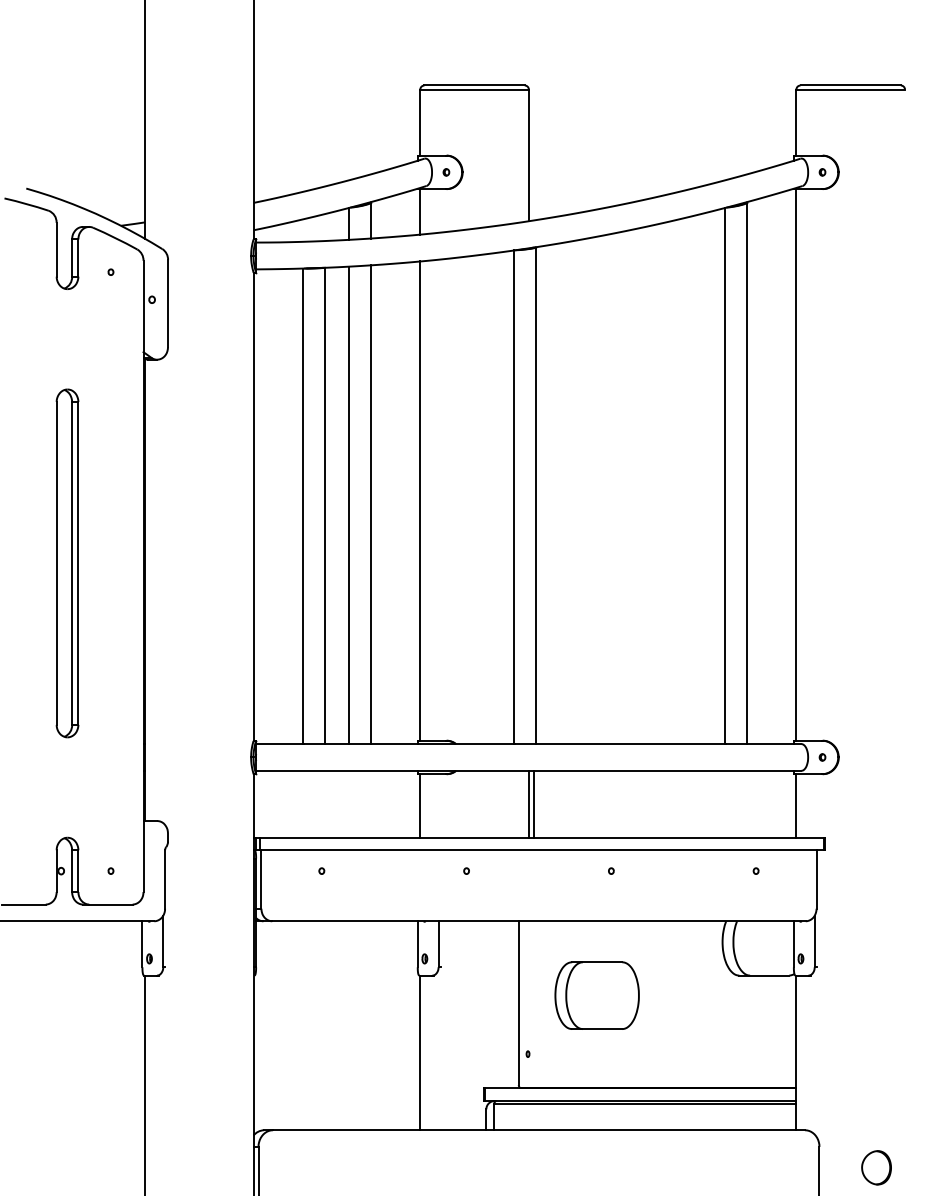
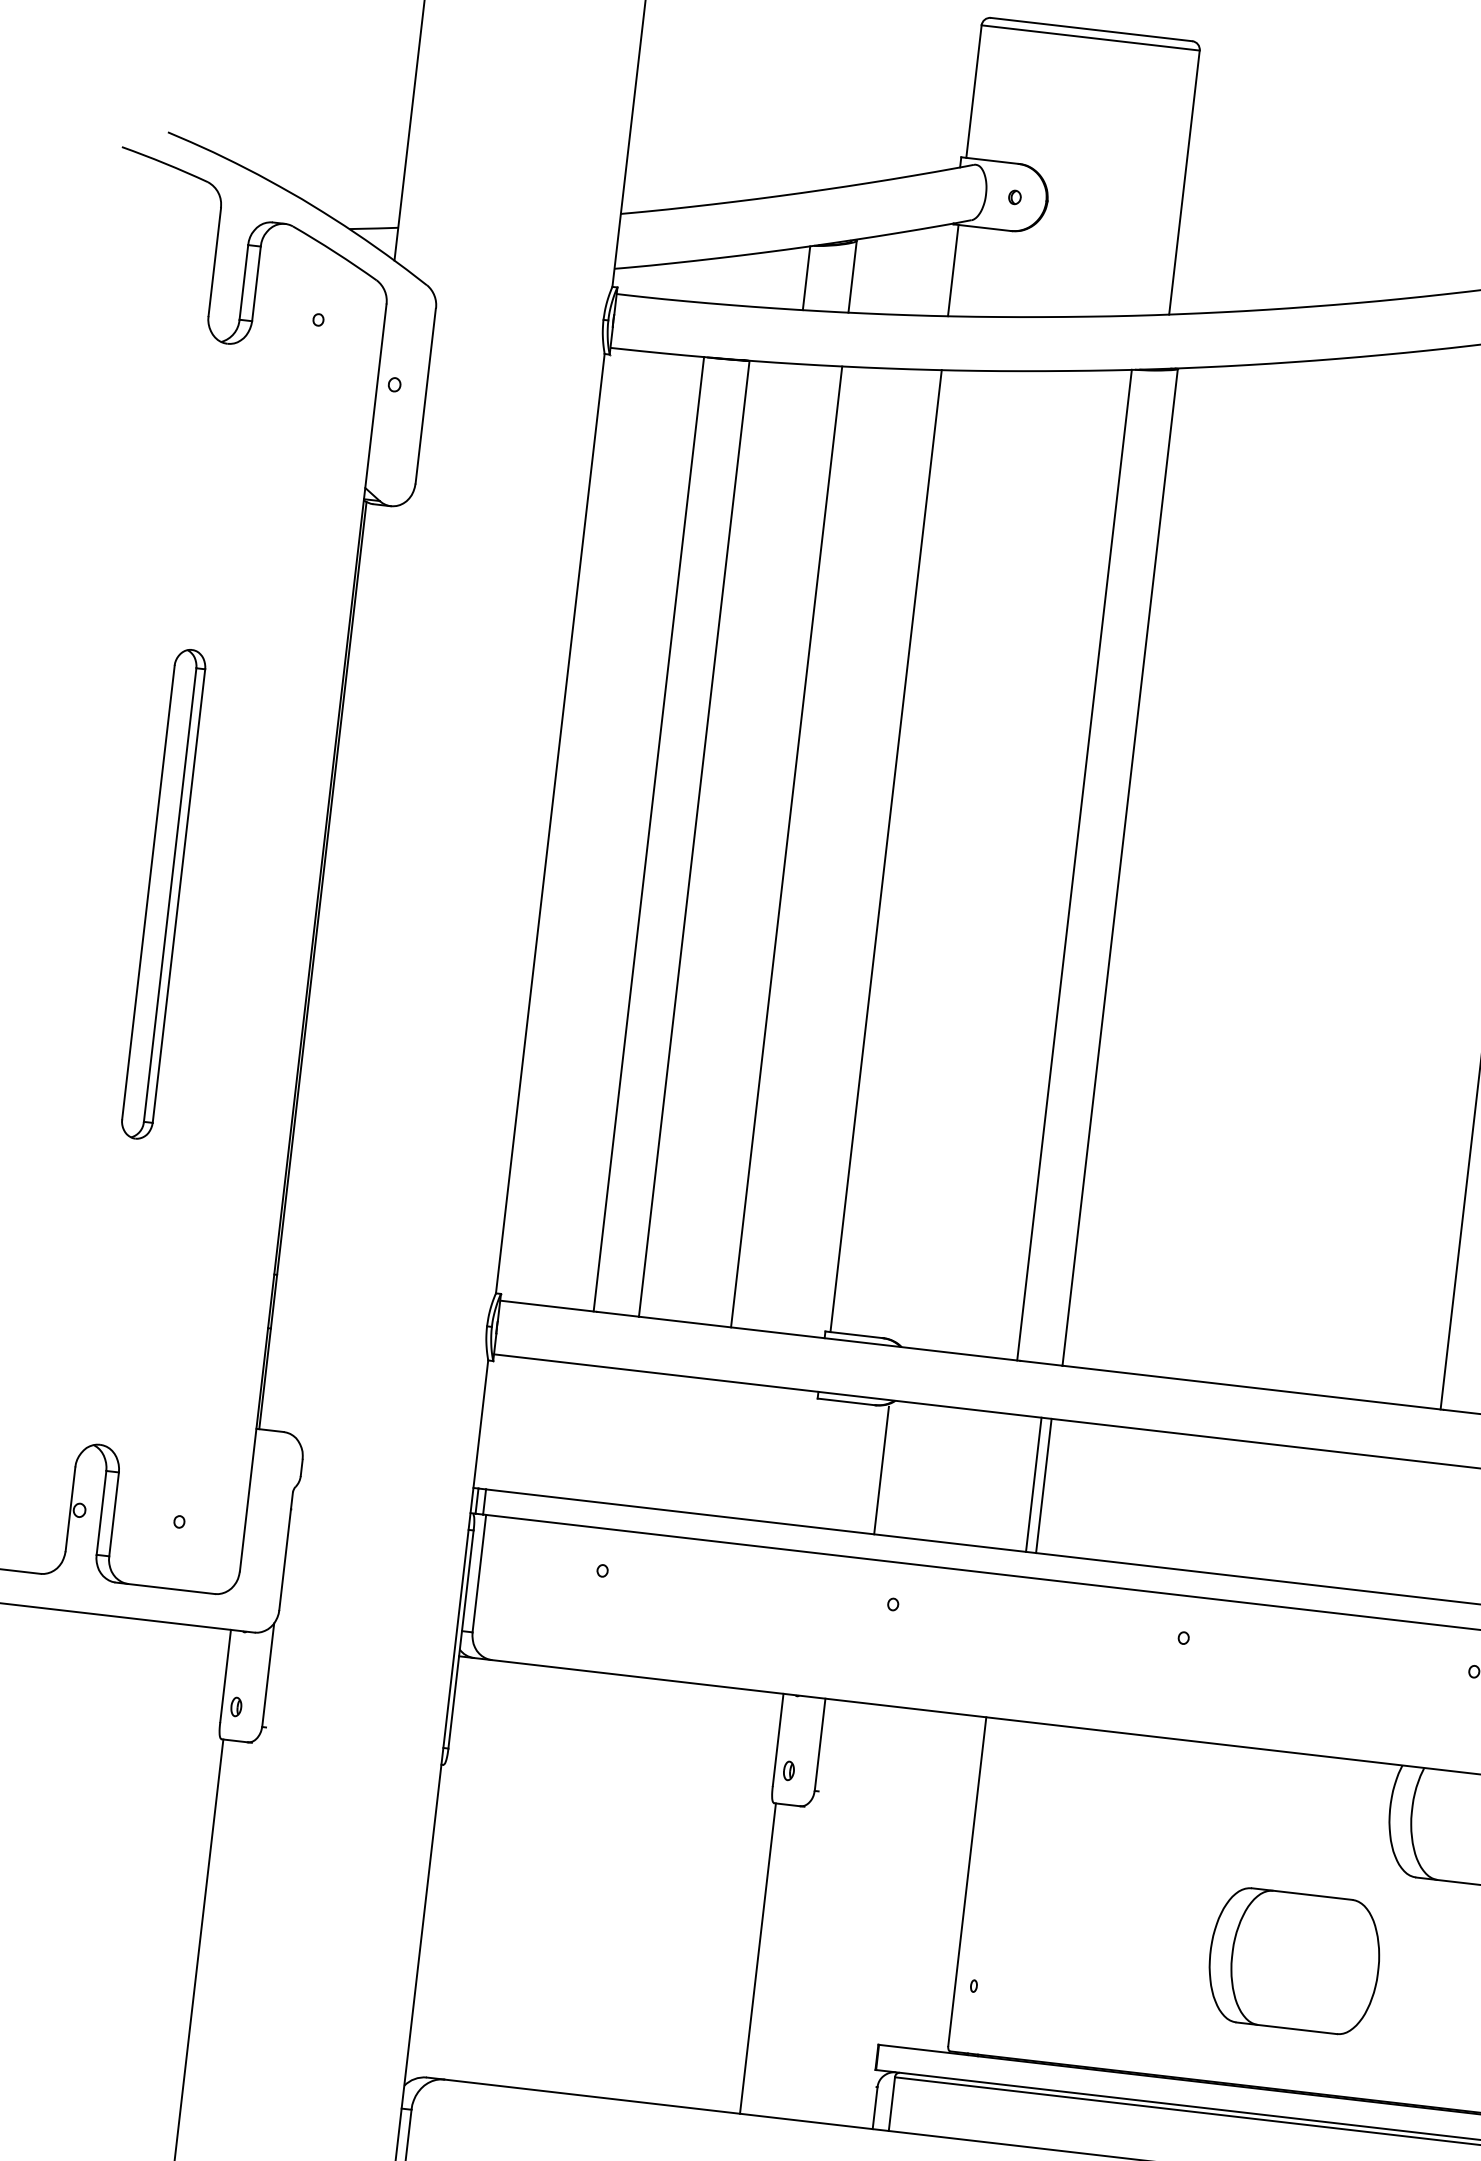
line: (348, 505) -> (741, 843), removed
part: (67, 563) -> (163, 894), size x0.7
line: (420, 805) -> (882, 1469), moved
part: (596, 995) -> (1293, 1960), moved

